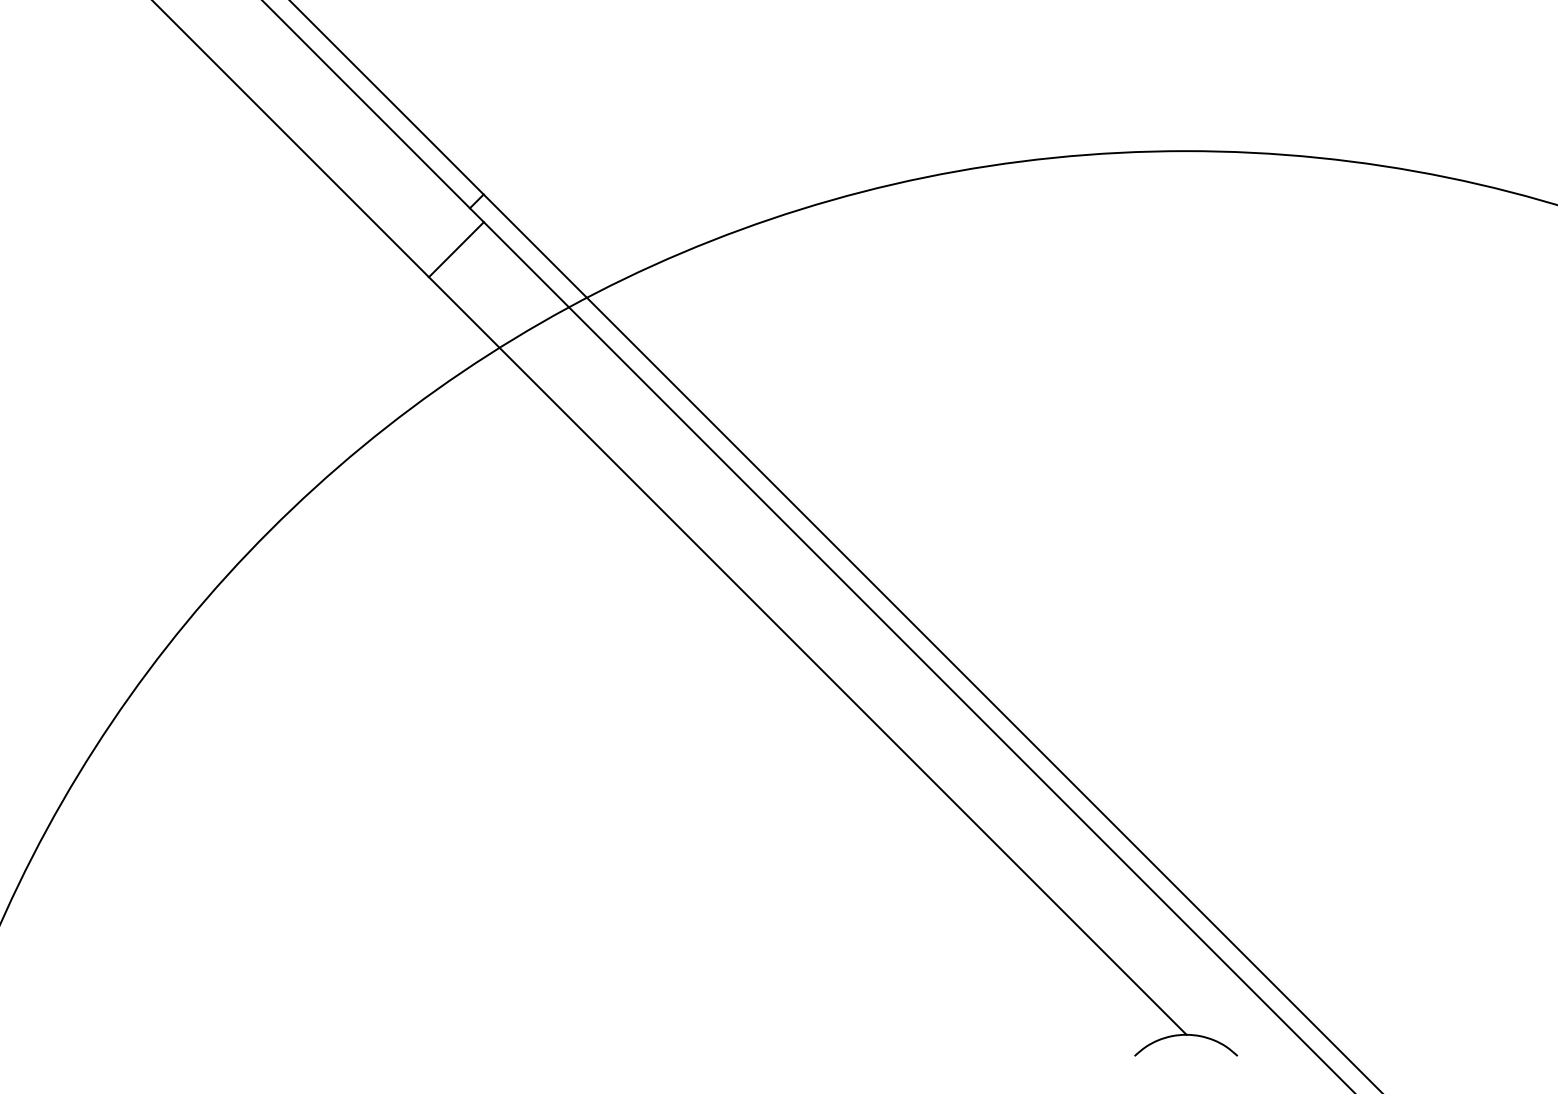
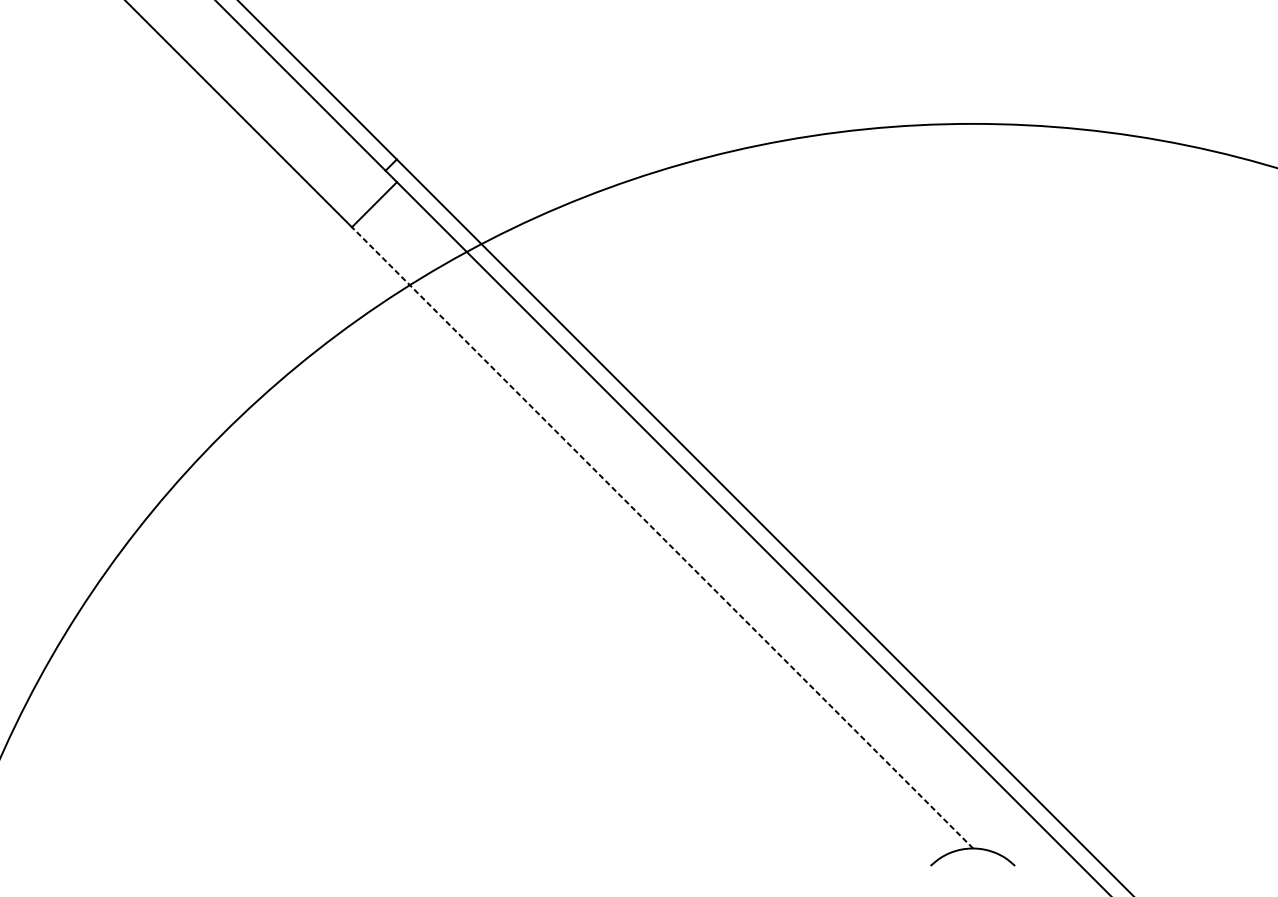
line: (807, 656) -> (662, 538), solid -> dashed

